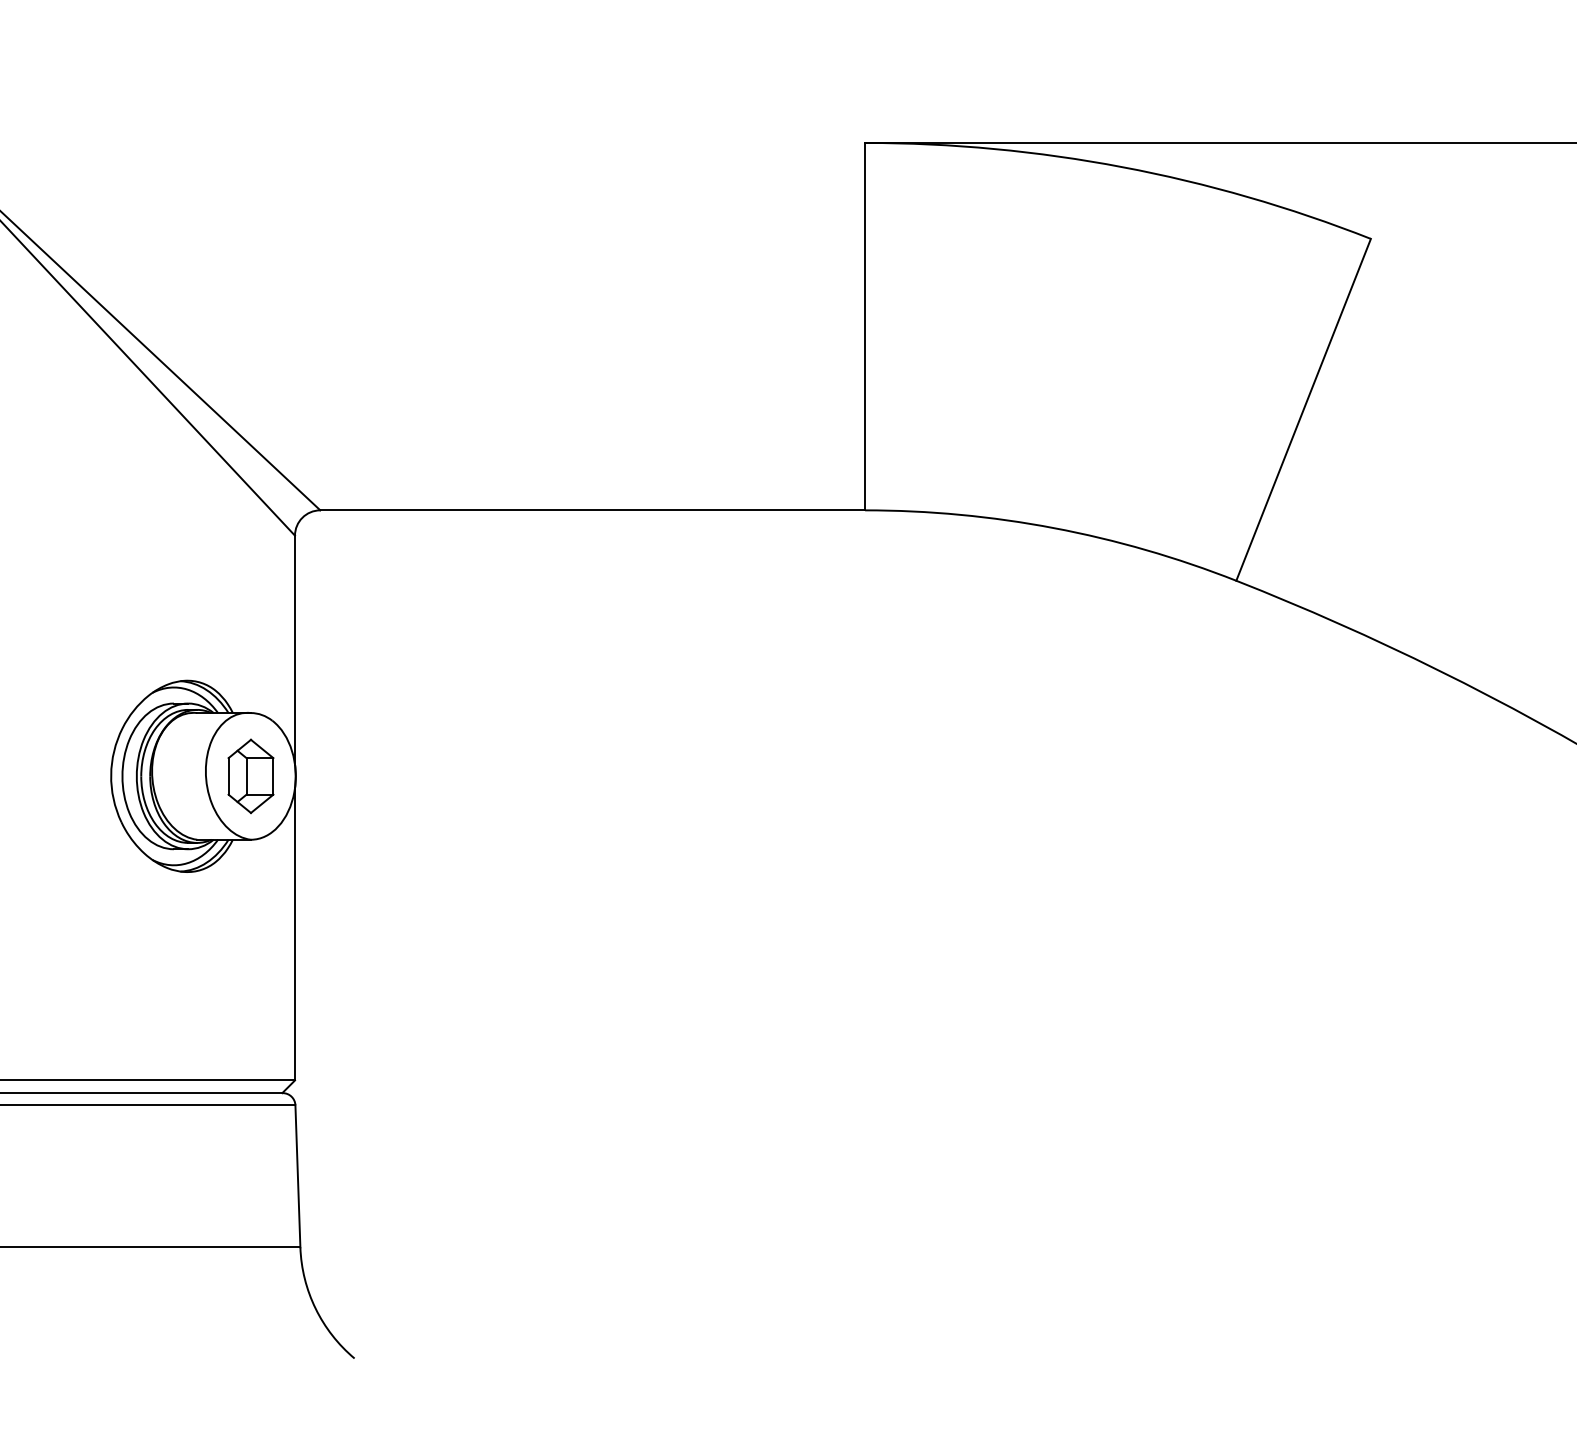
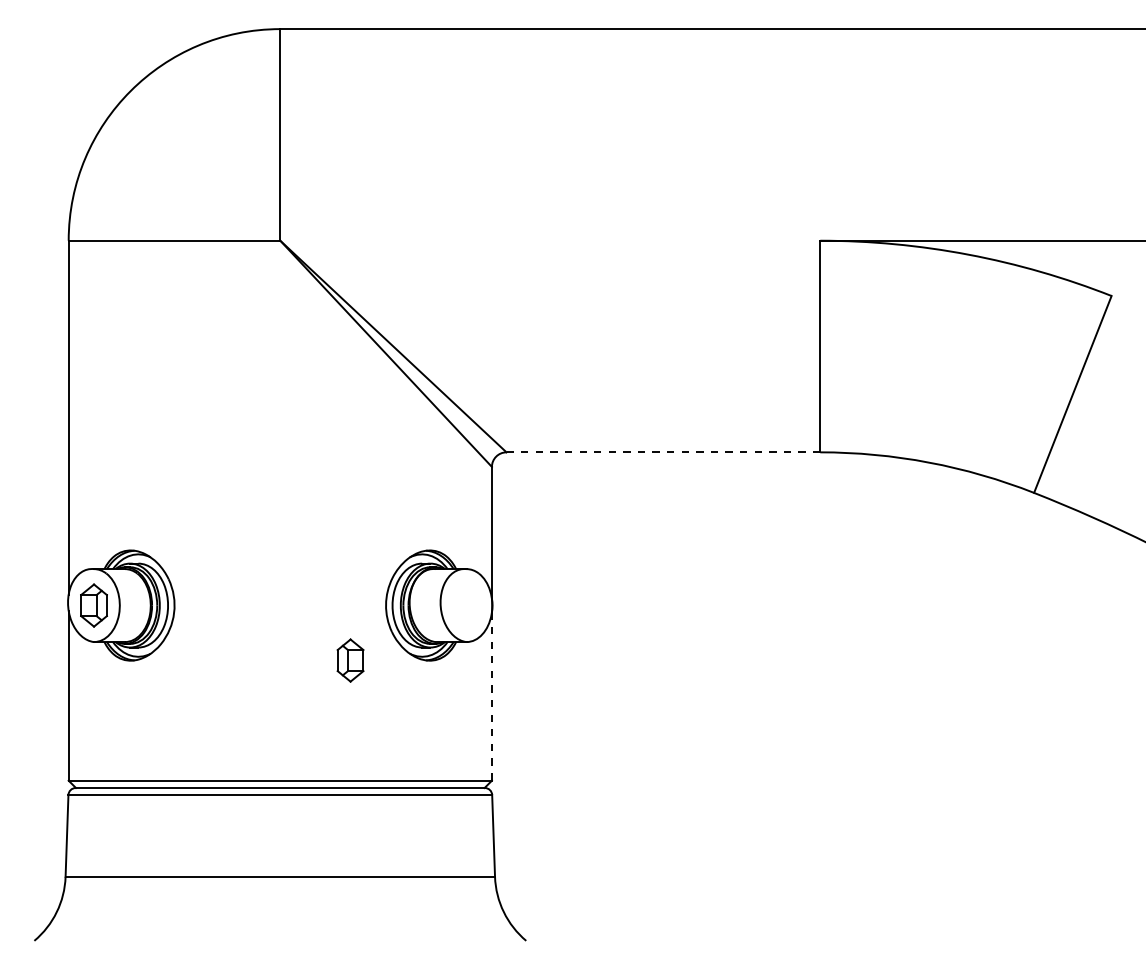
line: (592, 510) -> (663, 452), solid -> dashed
part: (250, 776) -> (350, 660), moved
line: (294, 935) -> (491, 697), solid -> dashed

